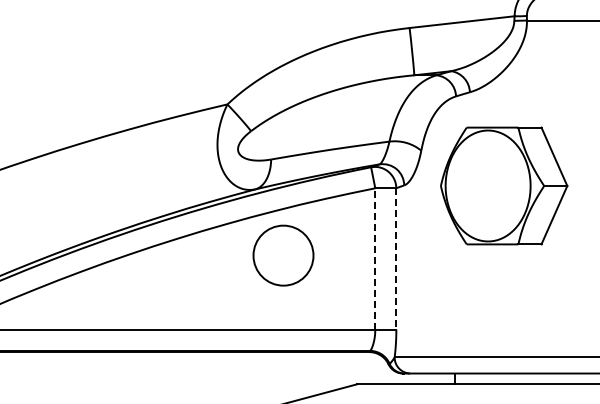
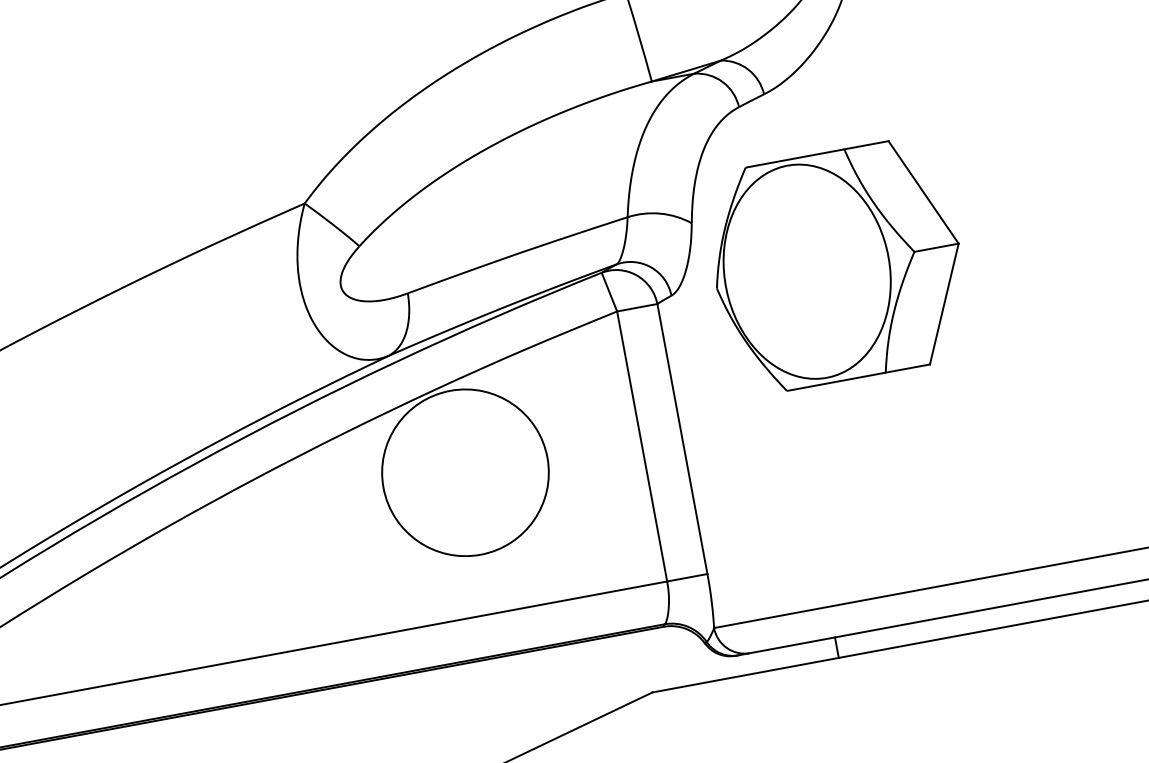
part: (504, 185) -> (838, 264), moved
circle: (283, 255) -> (465, 472), size x1.43
line: (375, 258) -> (642, 445), dashed -> solid
line: (396, 258) -> (682, 438), dashed -> solid

